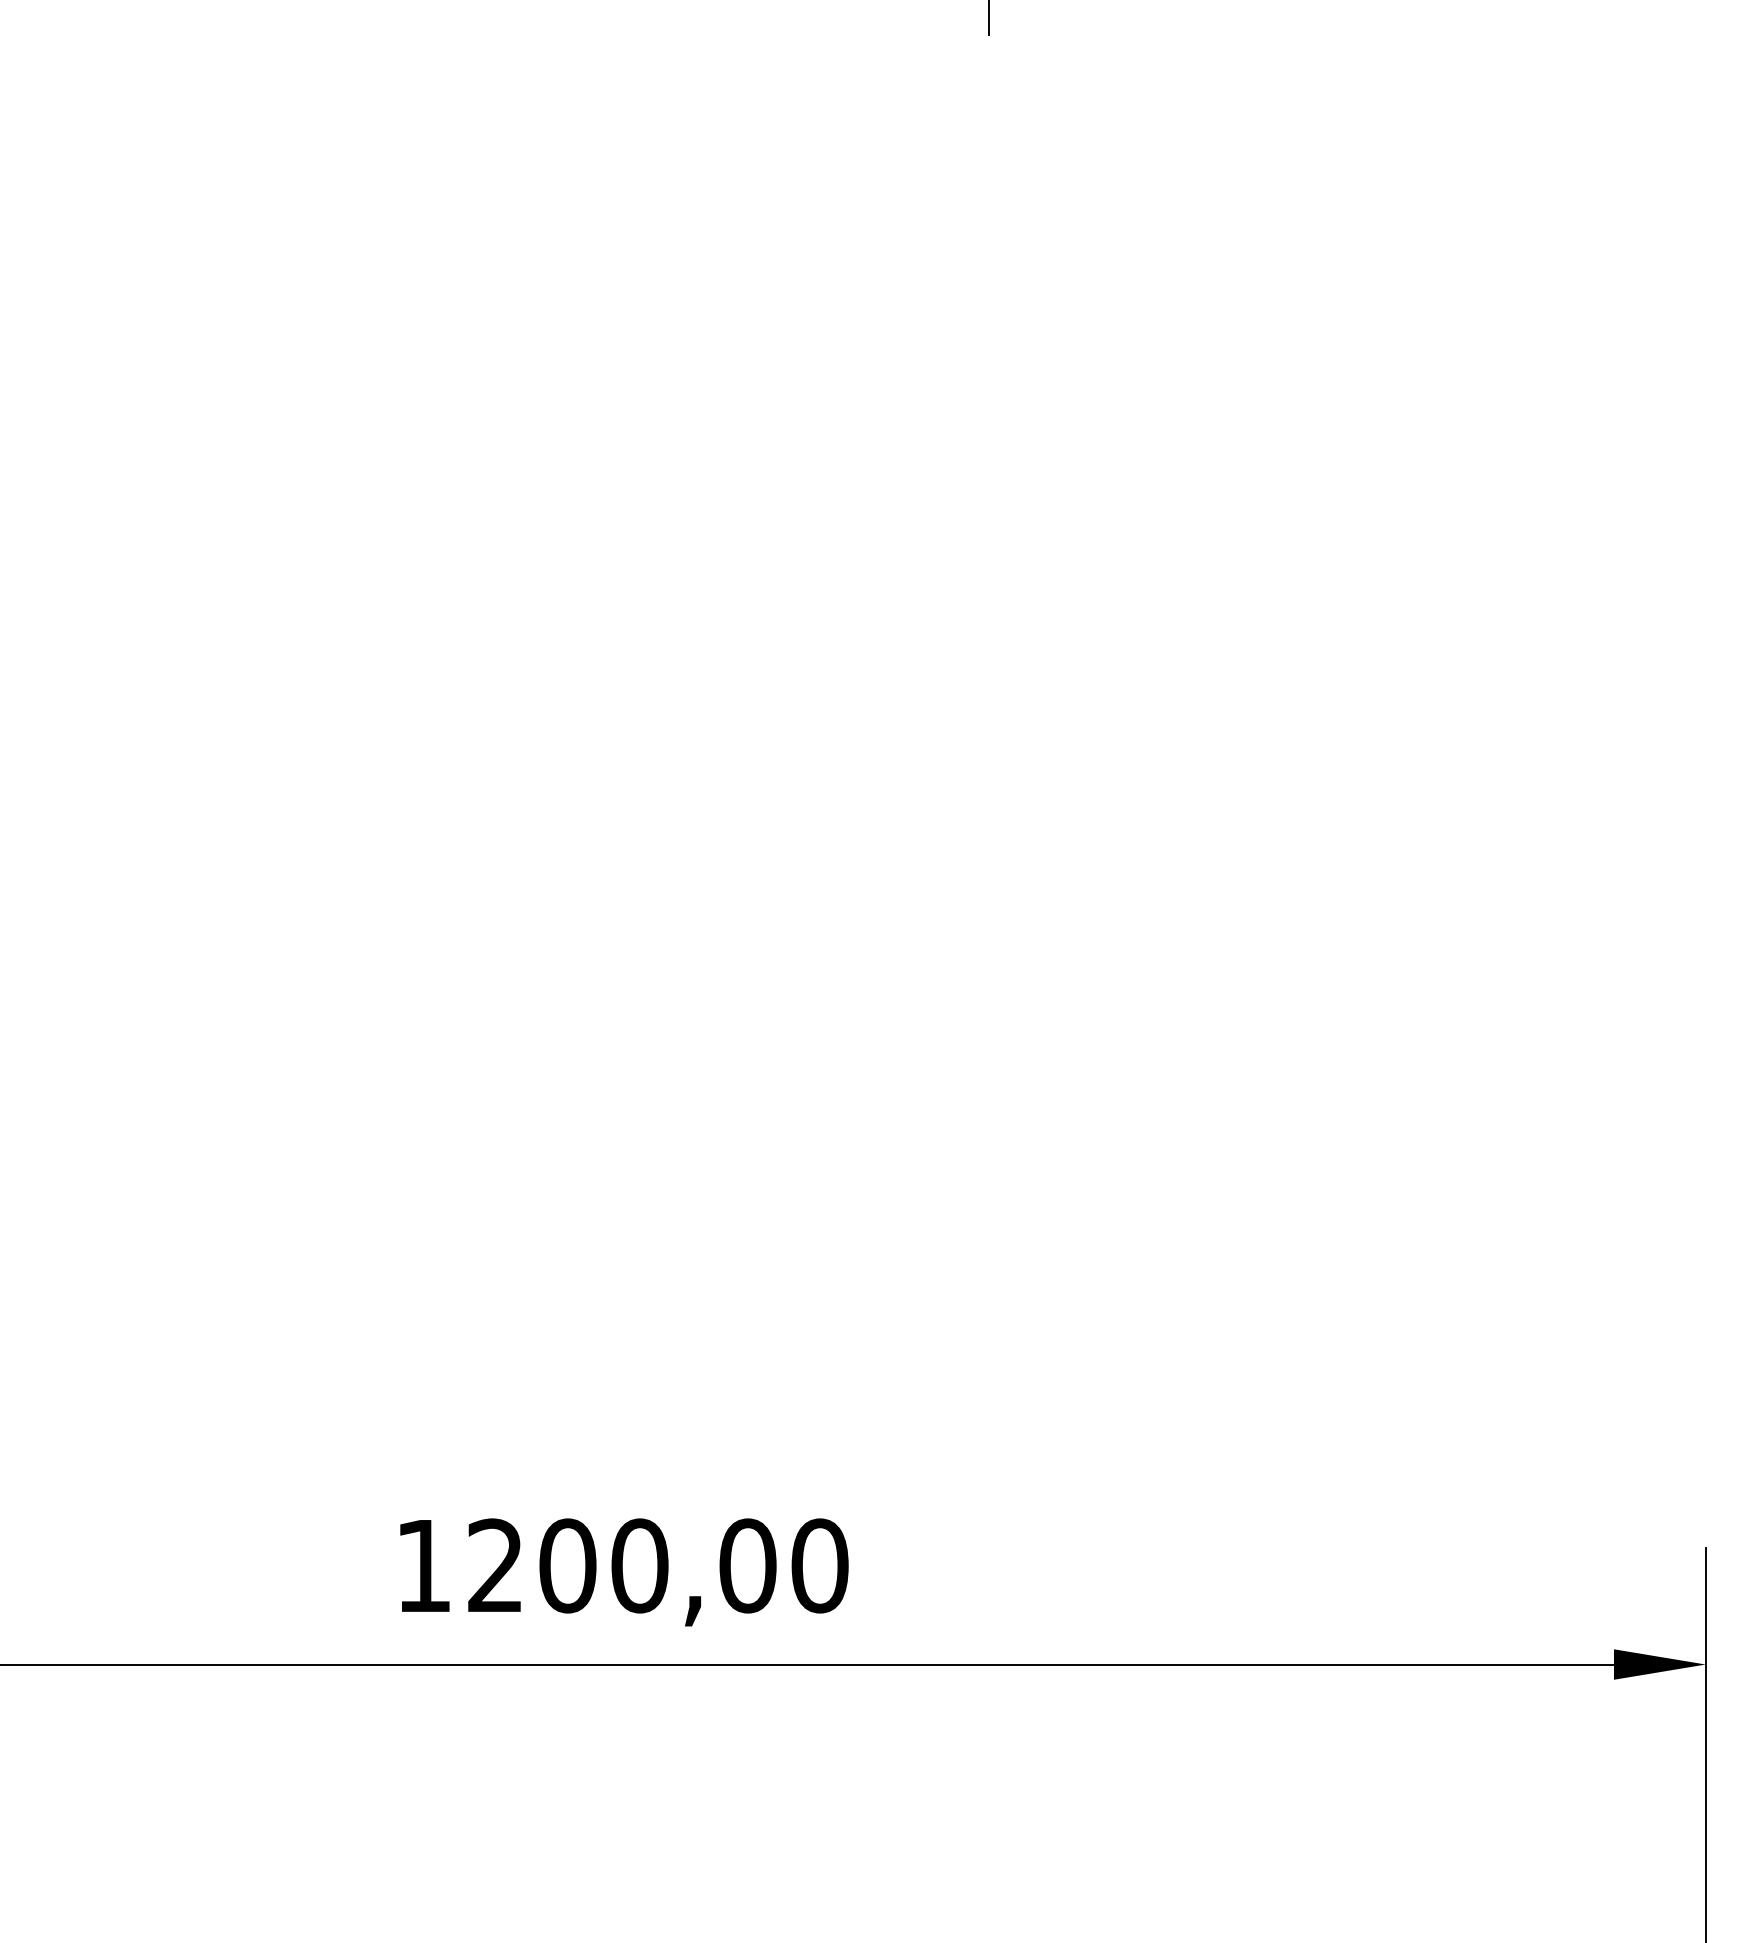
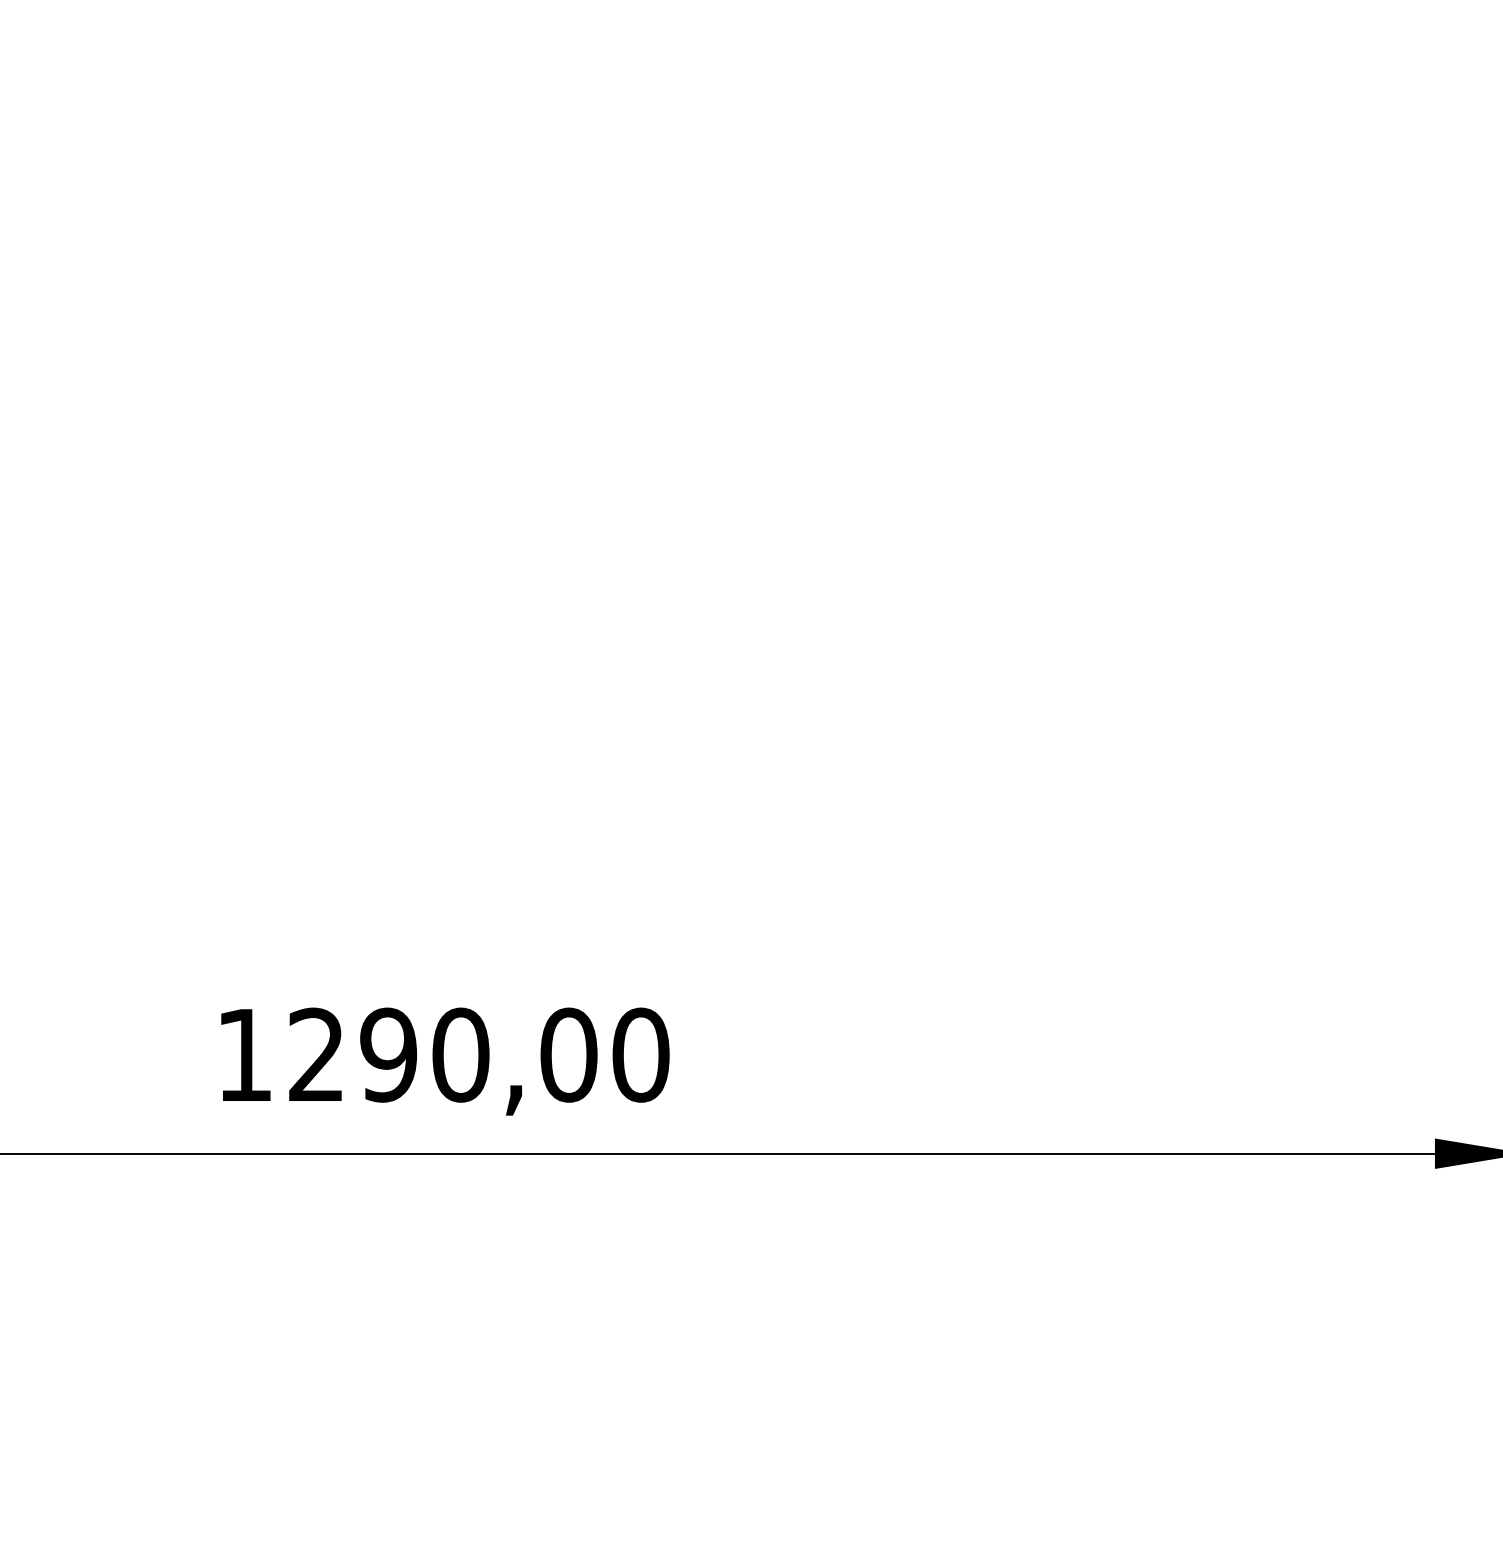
text: (567, 1565) -> (388, 1054), 1200,00 -> 1290,00

